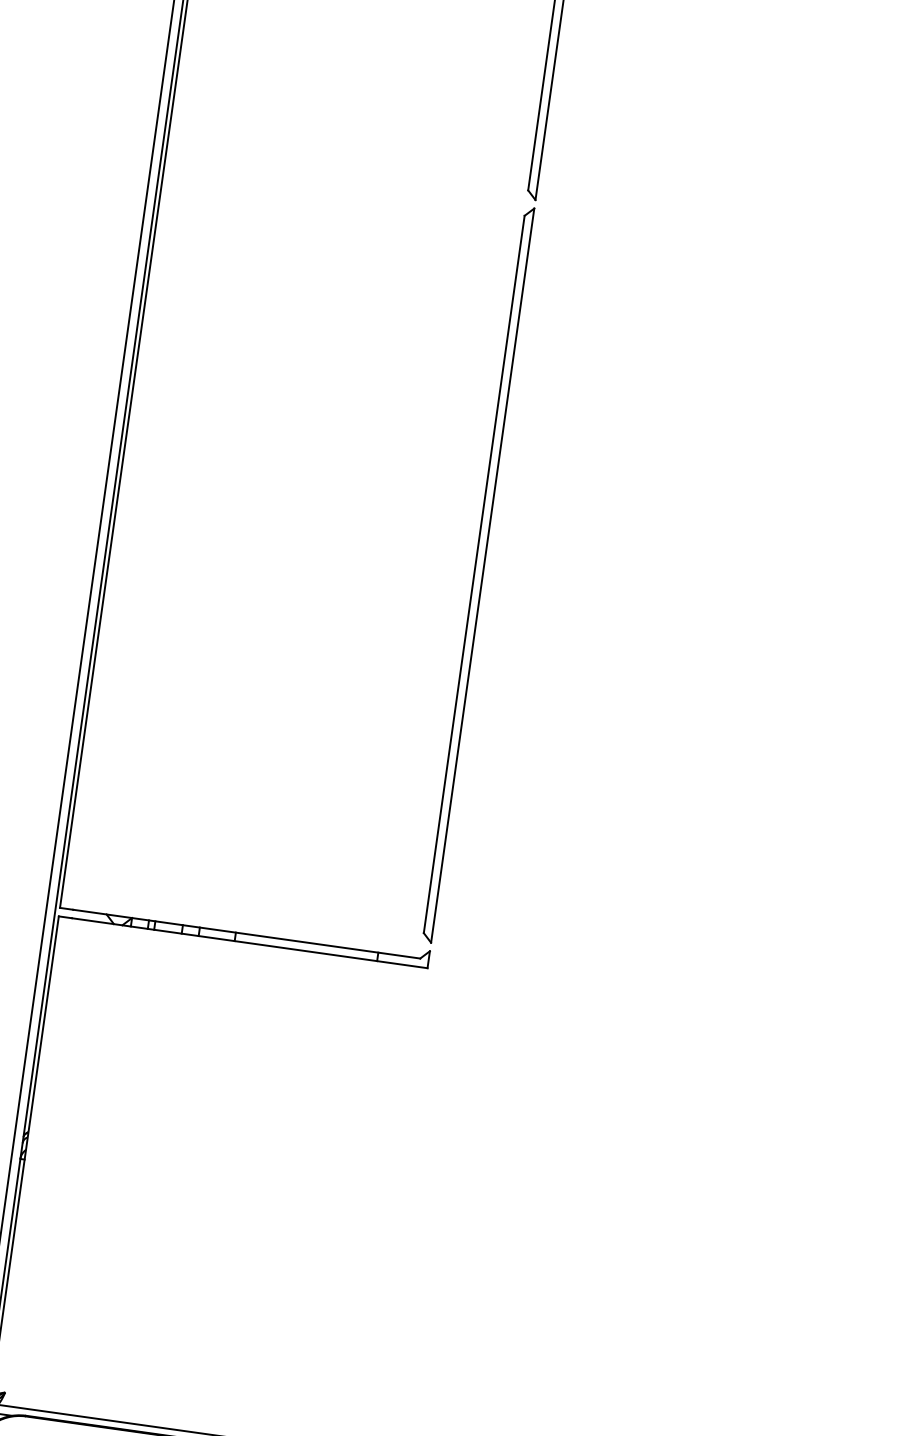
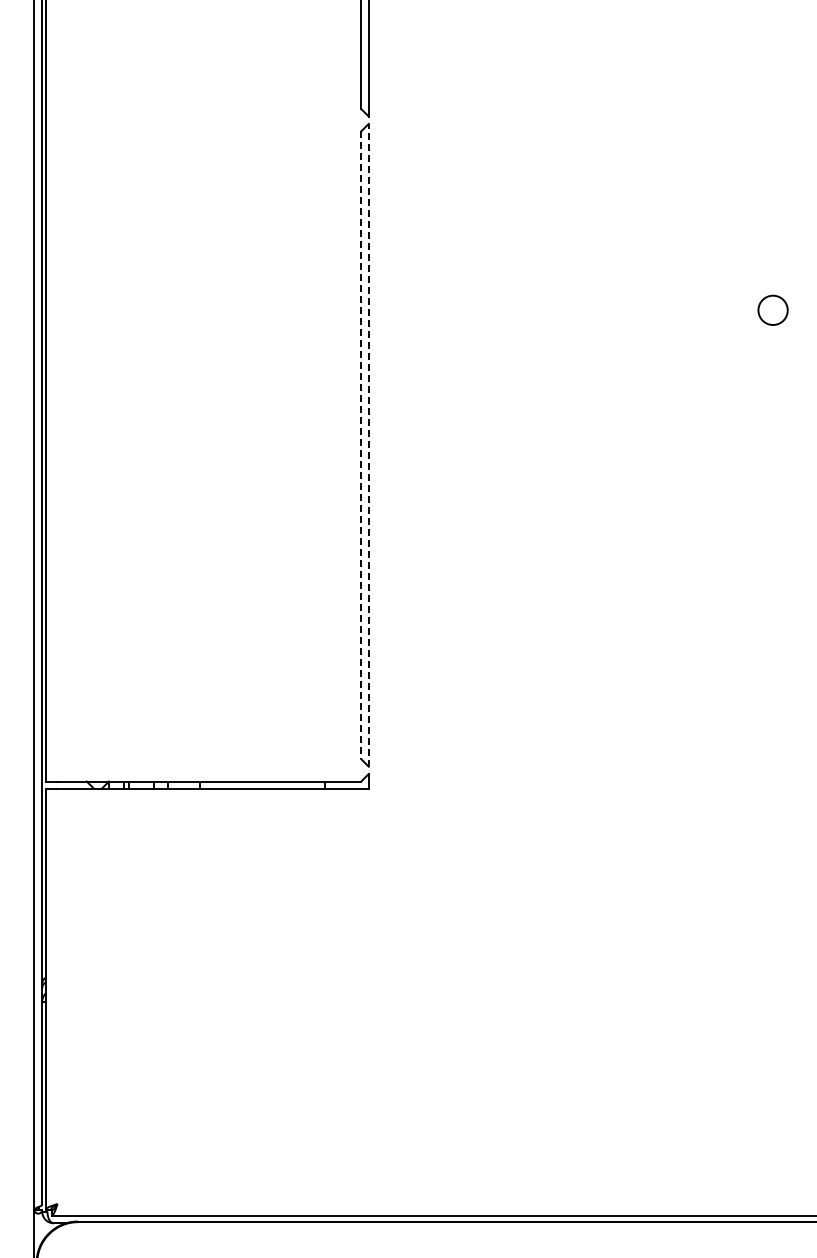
line: (474, 574) -> (361, 445), solid -> dashed
line: (482, 574) -> (368, 444), solid -> dashed

